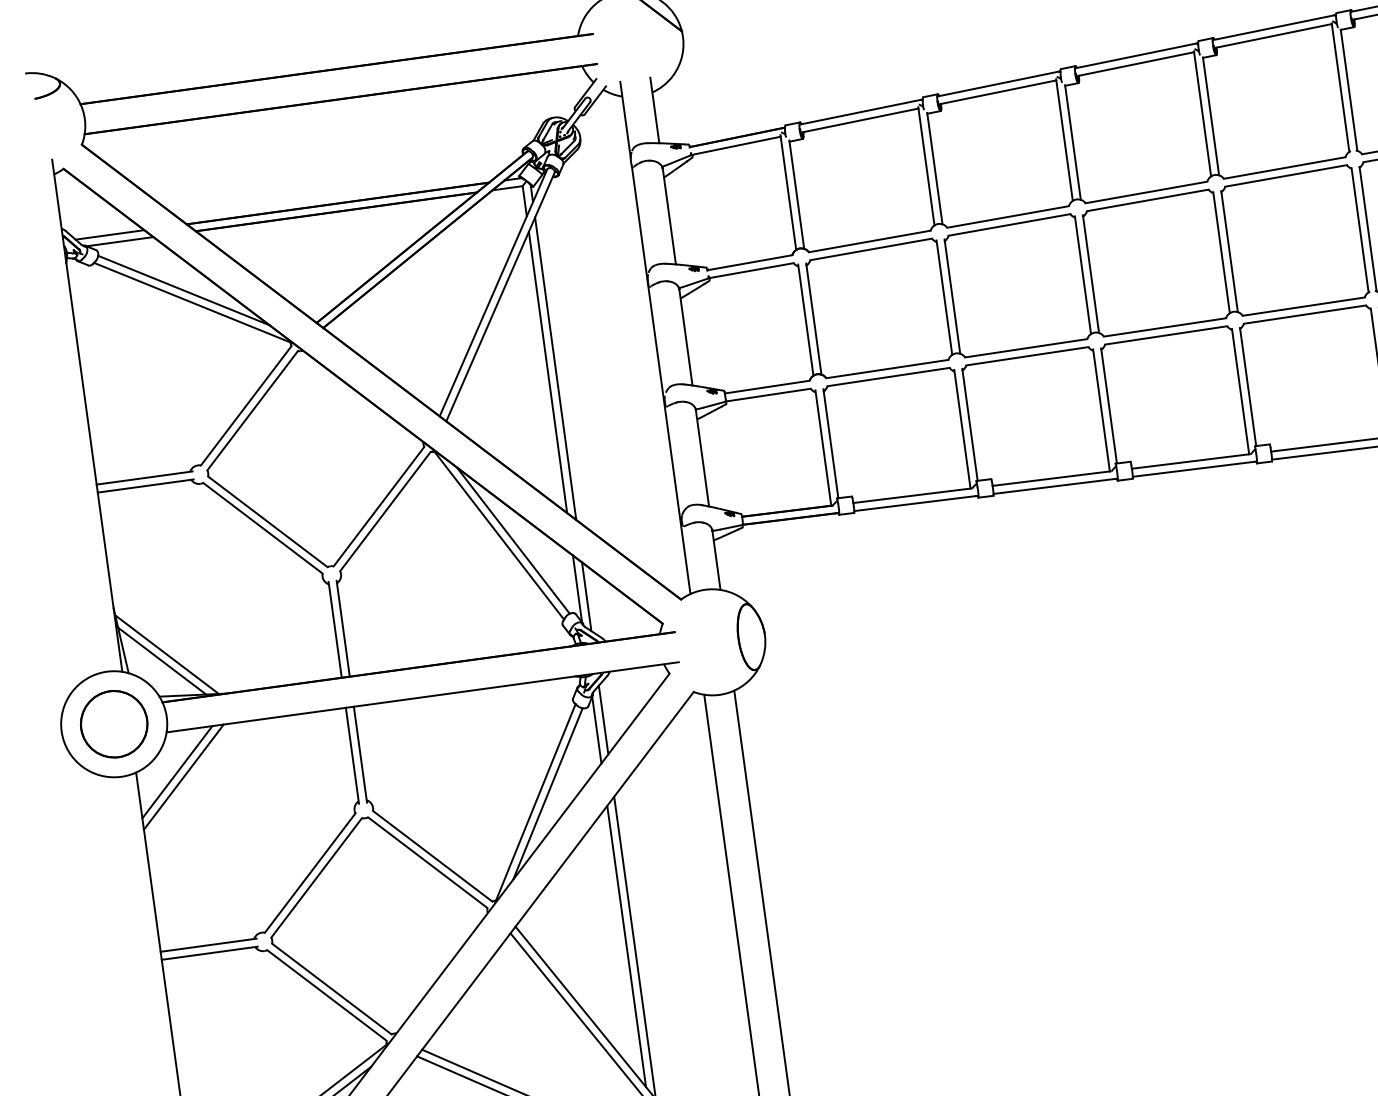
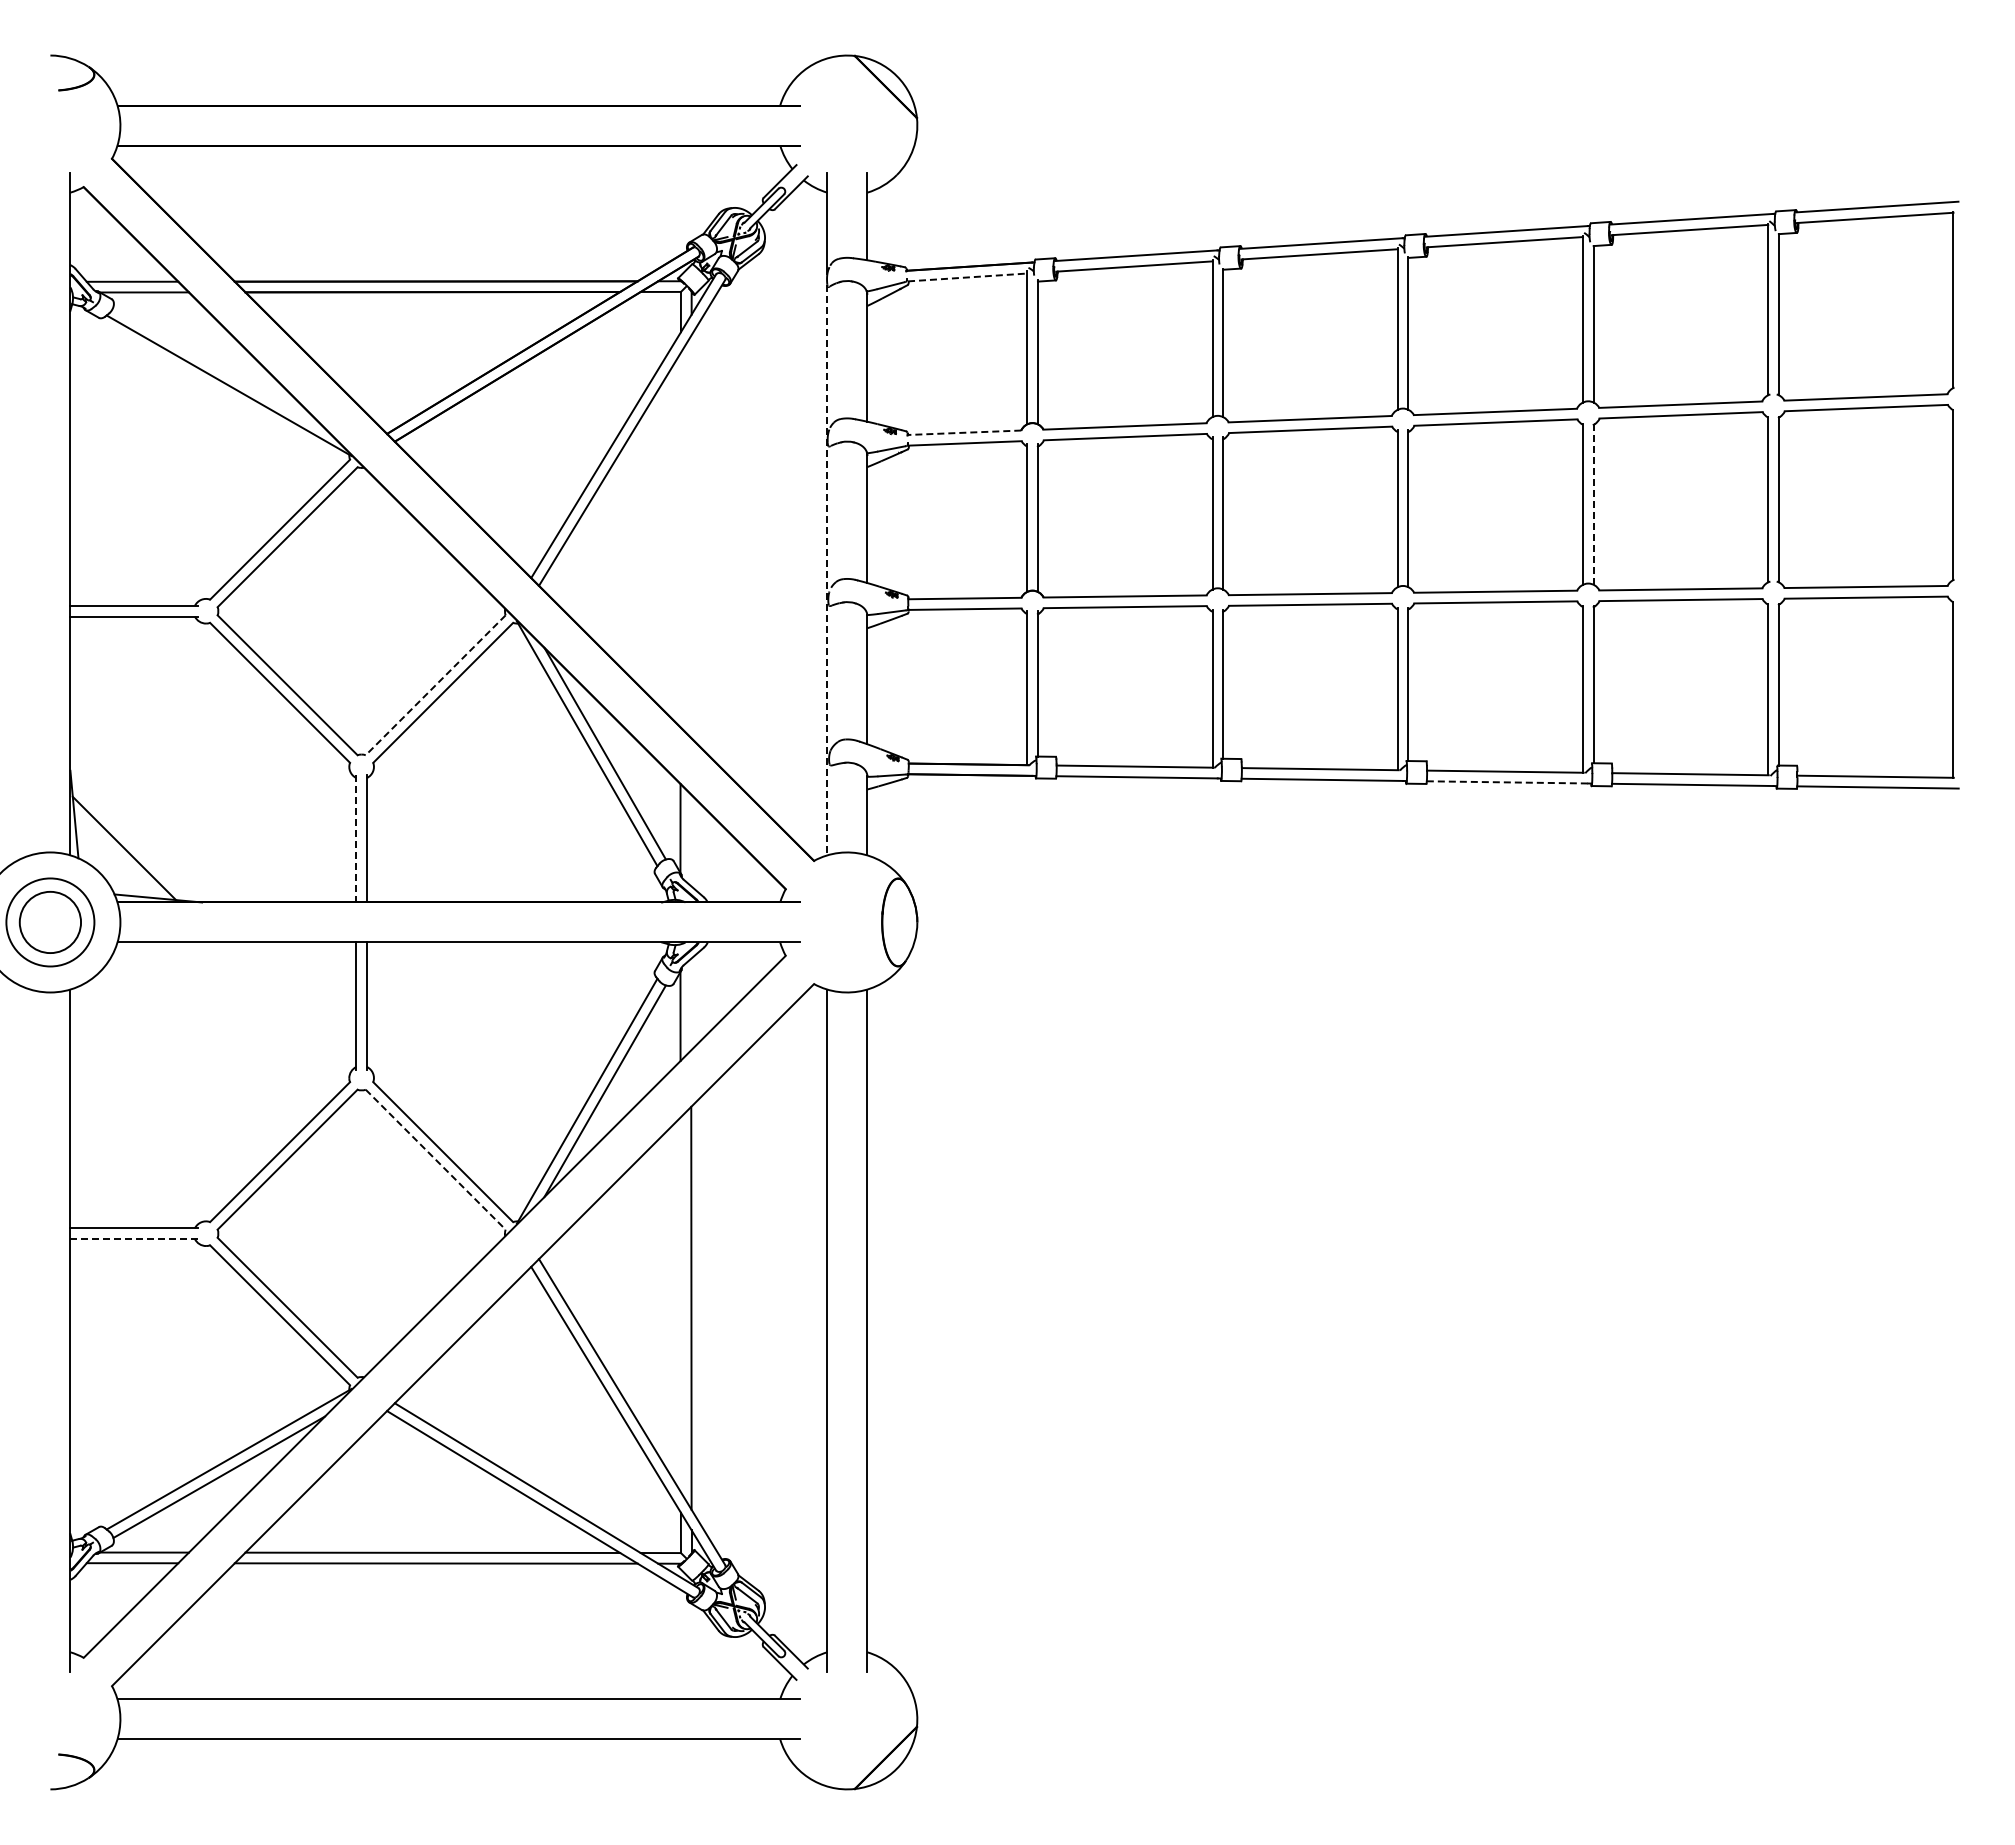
line: (736, 145) -> (967, 277), solid -> dashed
line: (1229, 251) -> (1593, 504), solid -> dashed
line: (749, 262) -> (964, 432), solid -> dashed
line: (184, 290) -> (219, 367), removed
line: (555, 368) -> (691, 536), removed
line: (547, 372) -> (680, 539), removed
line: (661, 380) -> (827, 570), solid -> dashed
line: (1193, 469) -> (1507, 782), solid -> dashed
line: (378, 506) -> (435, 685), solid -> dashed
line: (586, 596) -> (691, 840), removed
line: (335, 629) -> (356, 838), solid -> dashed
line: (166, 654) -> (131, 840), removed
line: (603, 719) -> (691, 1004), removed
circle: (114, 724) -> (50, 922), size x0.7
line: (177, 772) -> (124, 996), removed
line: (183, 776) -> (131, 1003), removed
line: (427, 862) -> (435, 1159), solid -> dashed
line: (626, 946) -> (680, 1304), removed
line: (209, 953) -> (134, 1239), solid -> dashed

